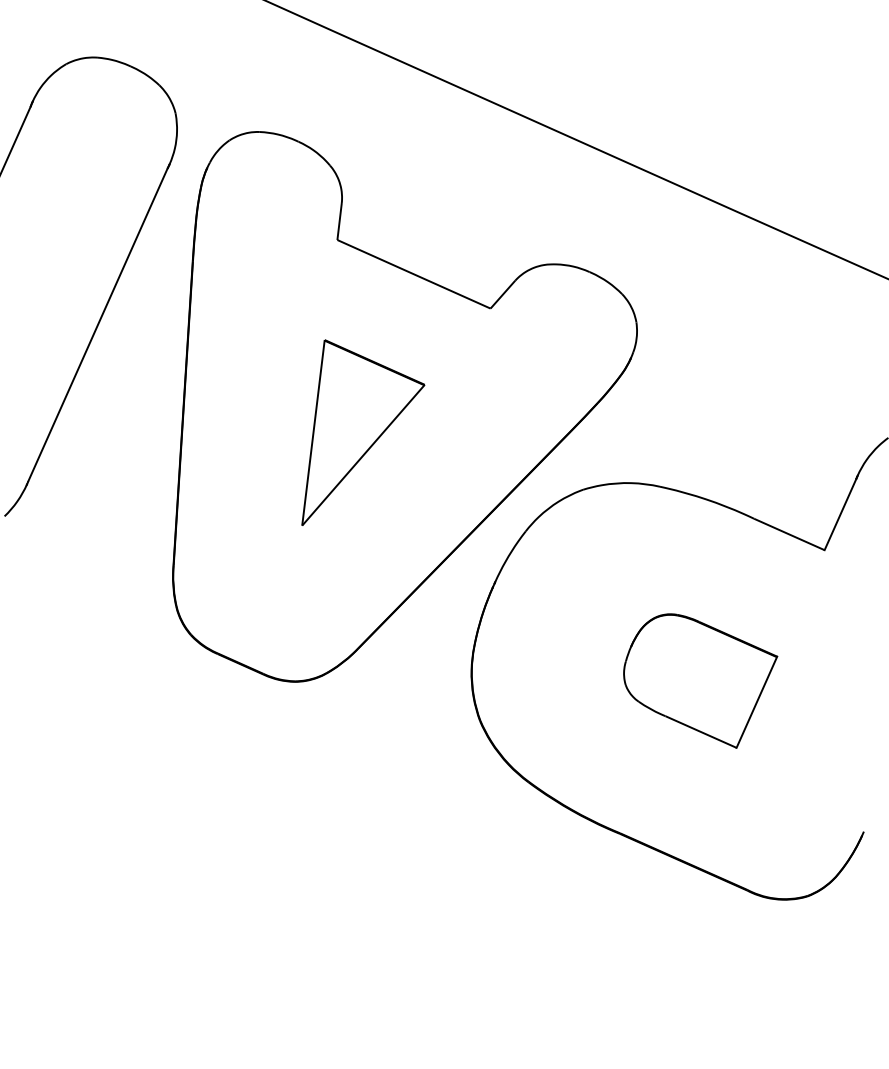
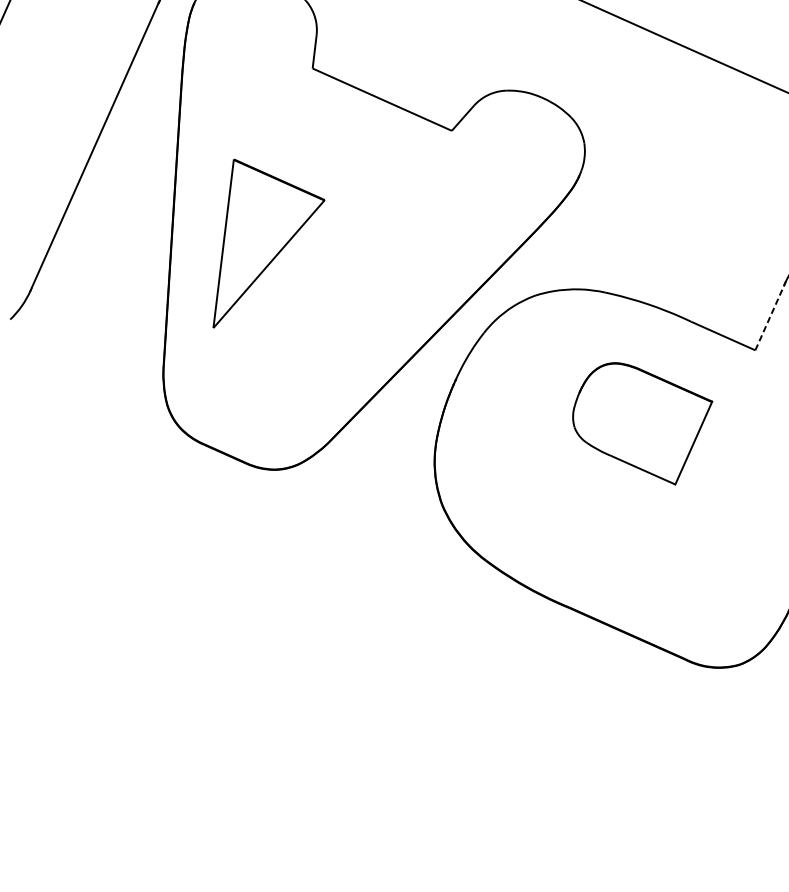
part: (363, 432) -> (269, 243), moved
line: (840, 514) -> (769, 317), solid -> dashed
part: (700, 680) -> (642, 423), moved

